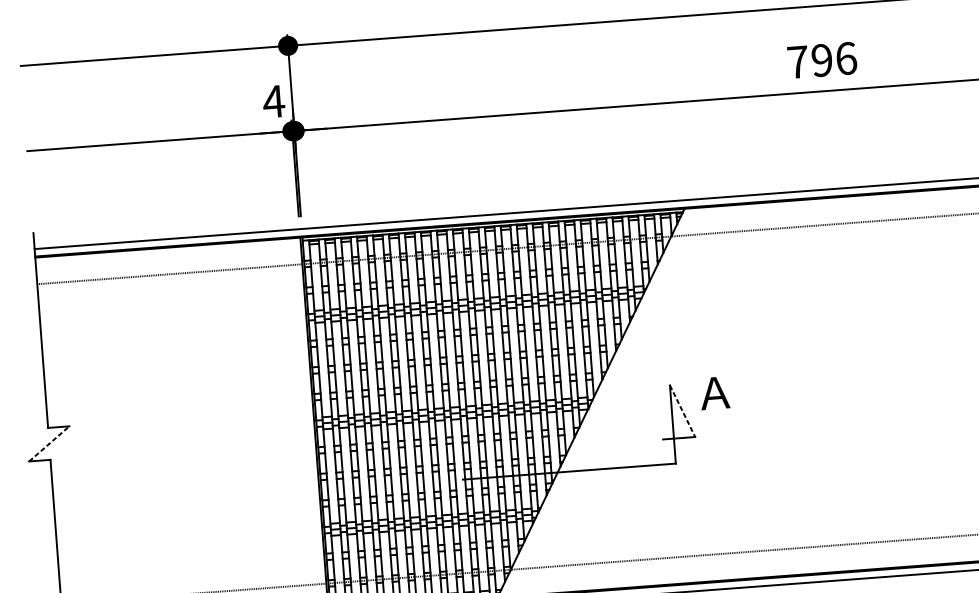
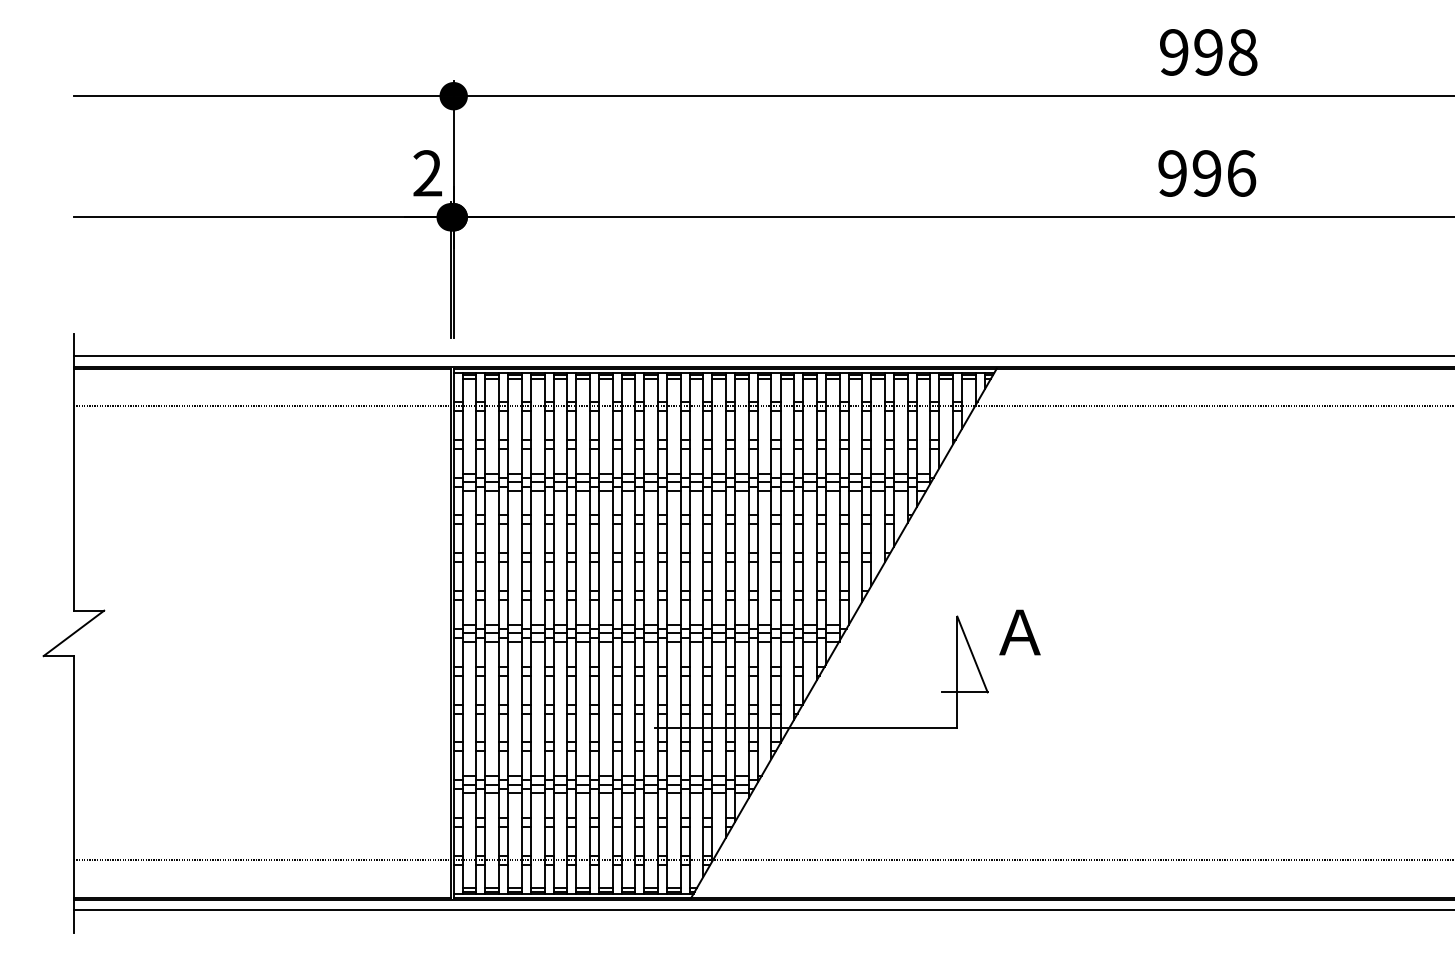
text: (797, 62) -> (1172, 173), 796 -> 996
text: (273, 101) -> (427, 173), 4 -> 2
line: (682, 411) -> (972, 654), dashed -> solid
line: (49, 444) -> (73, 633), dashed -> solid

